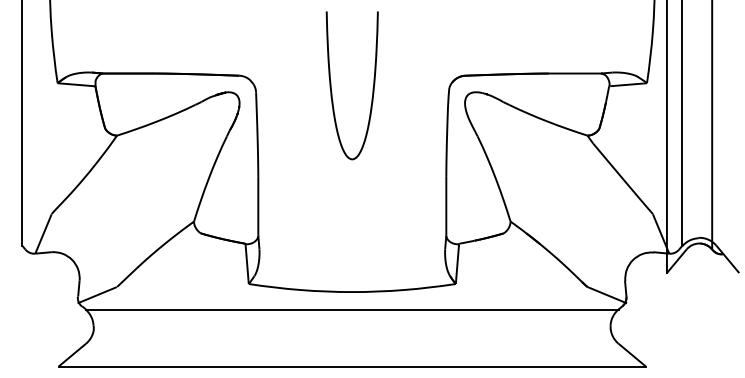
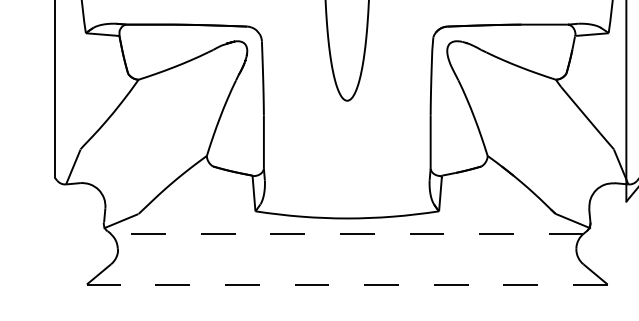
line: (351, 309) -> (346, 233), solid -> dashed
line: (352, 366) -> (347, 284), solid -> dashed

